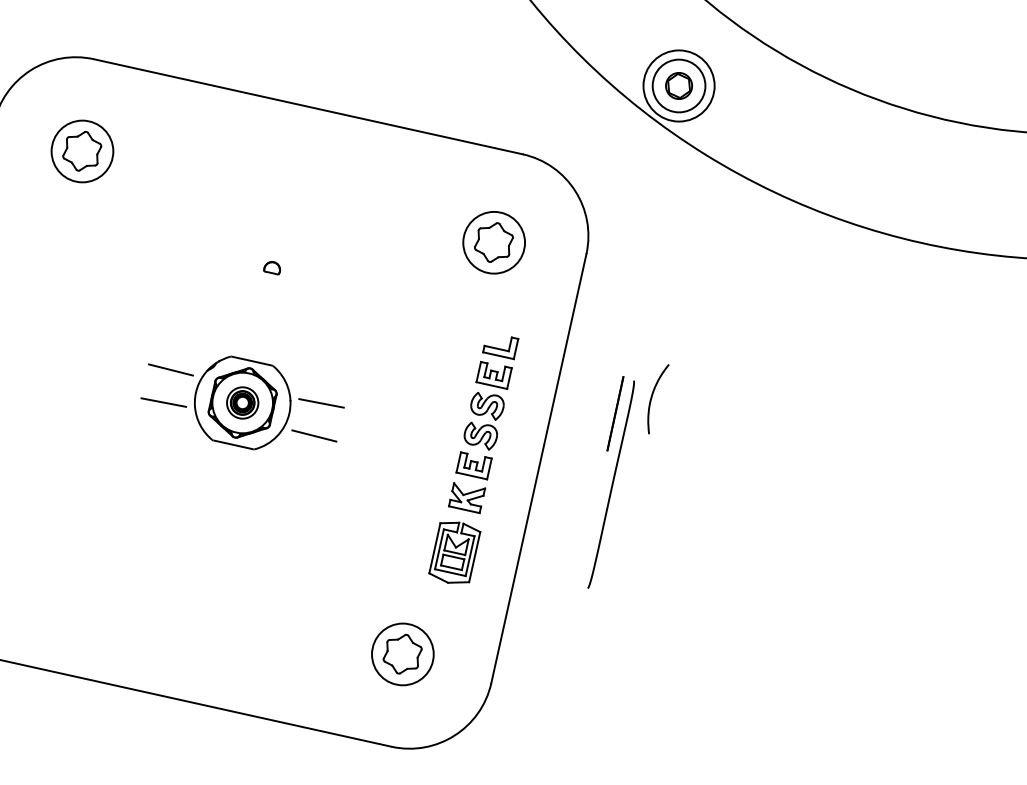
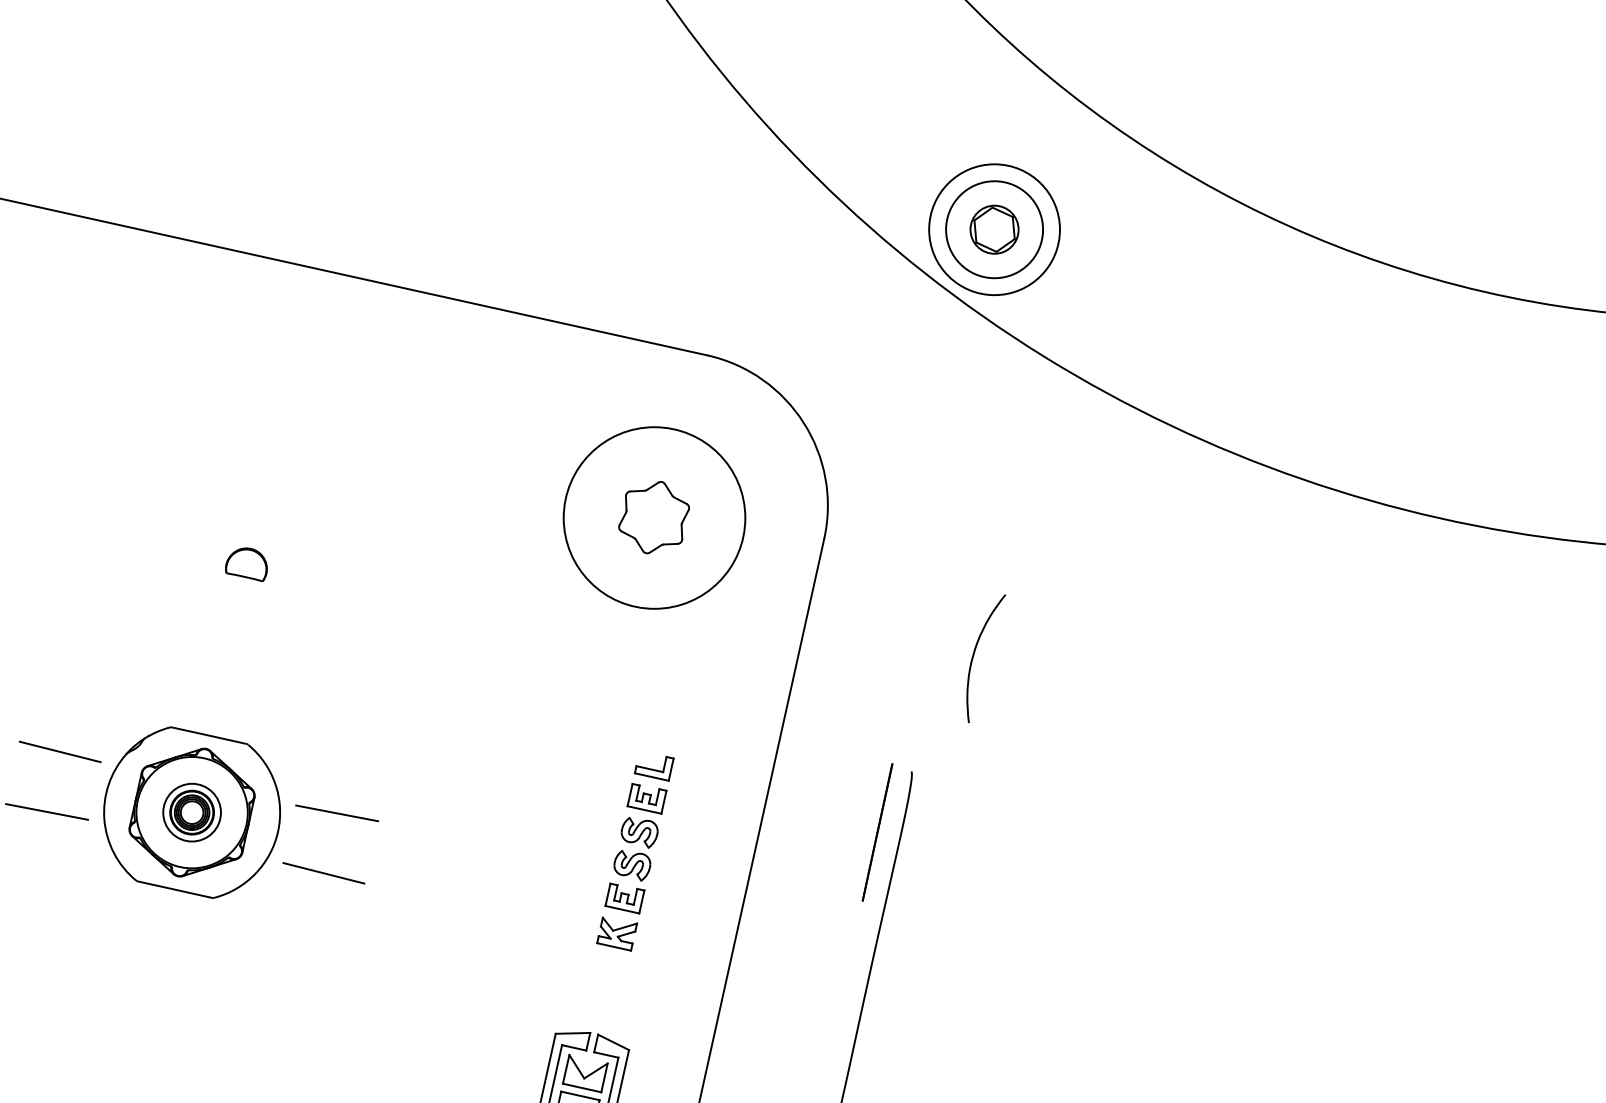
circle: (494, 242) -> (655, 517), size x1.6
part: (271, 268) -> (245, 565), size x1.4
curve: (652, 398) -> (975, 657), moved
part: (483, 425) -> (634, 854), size x0.6

